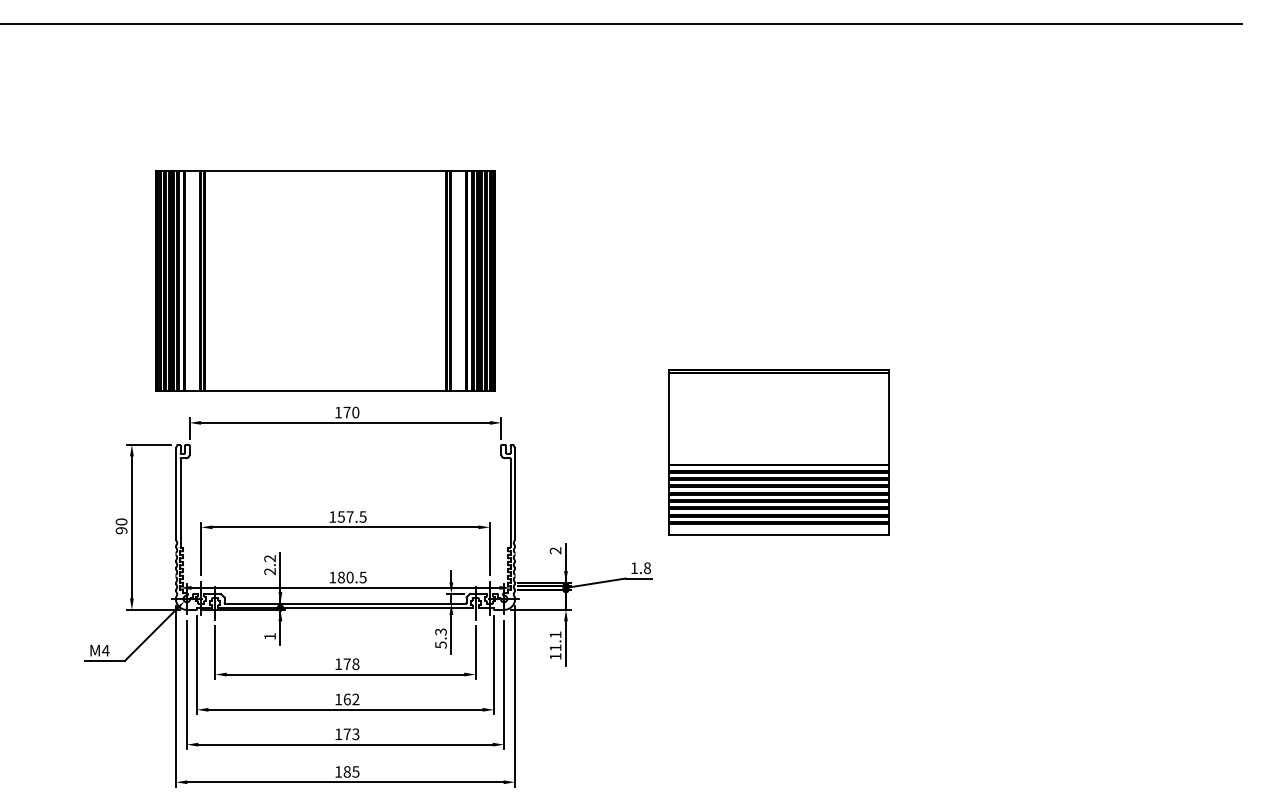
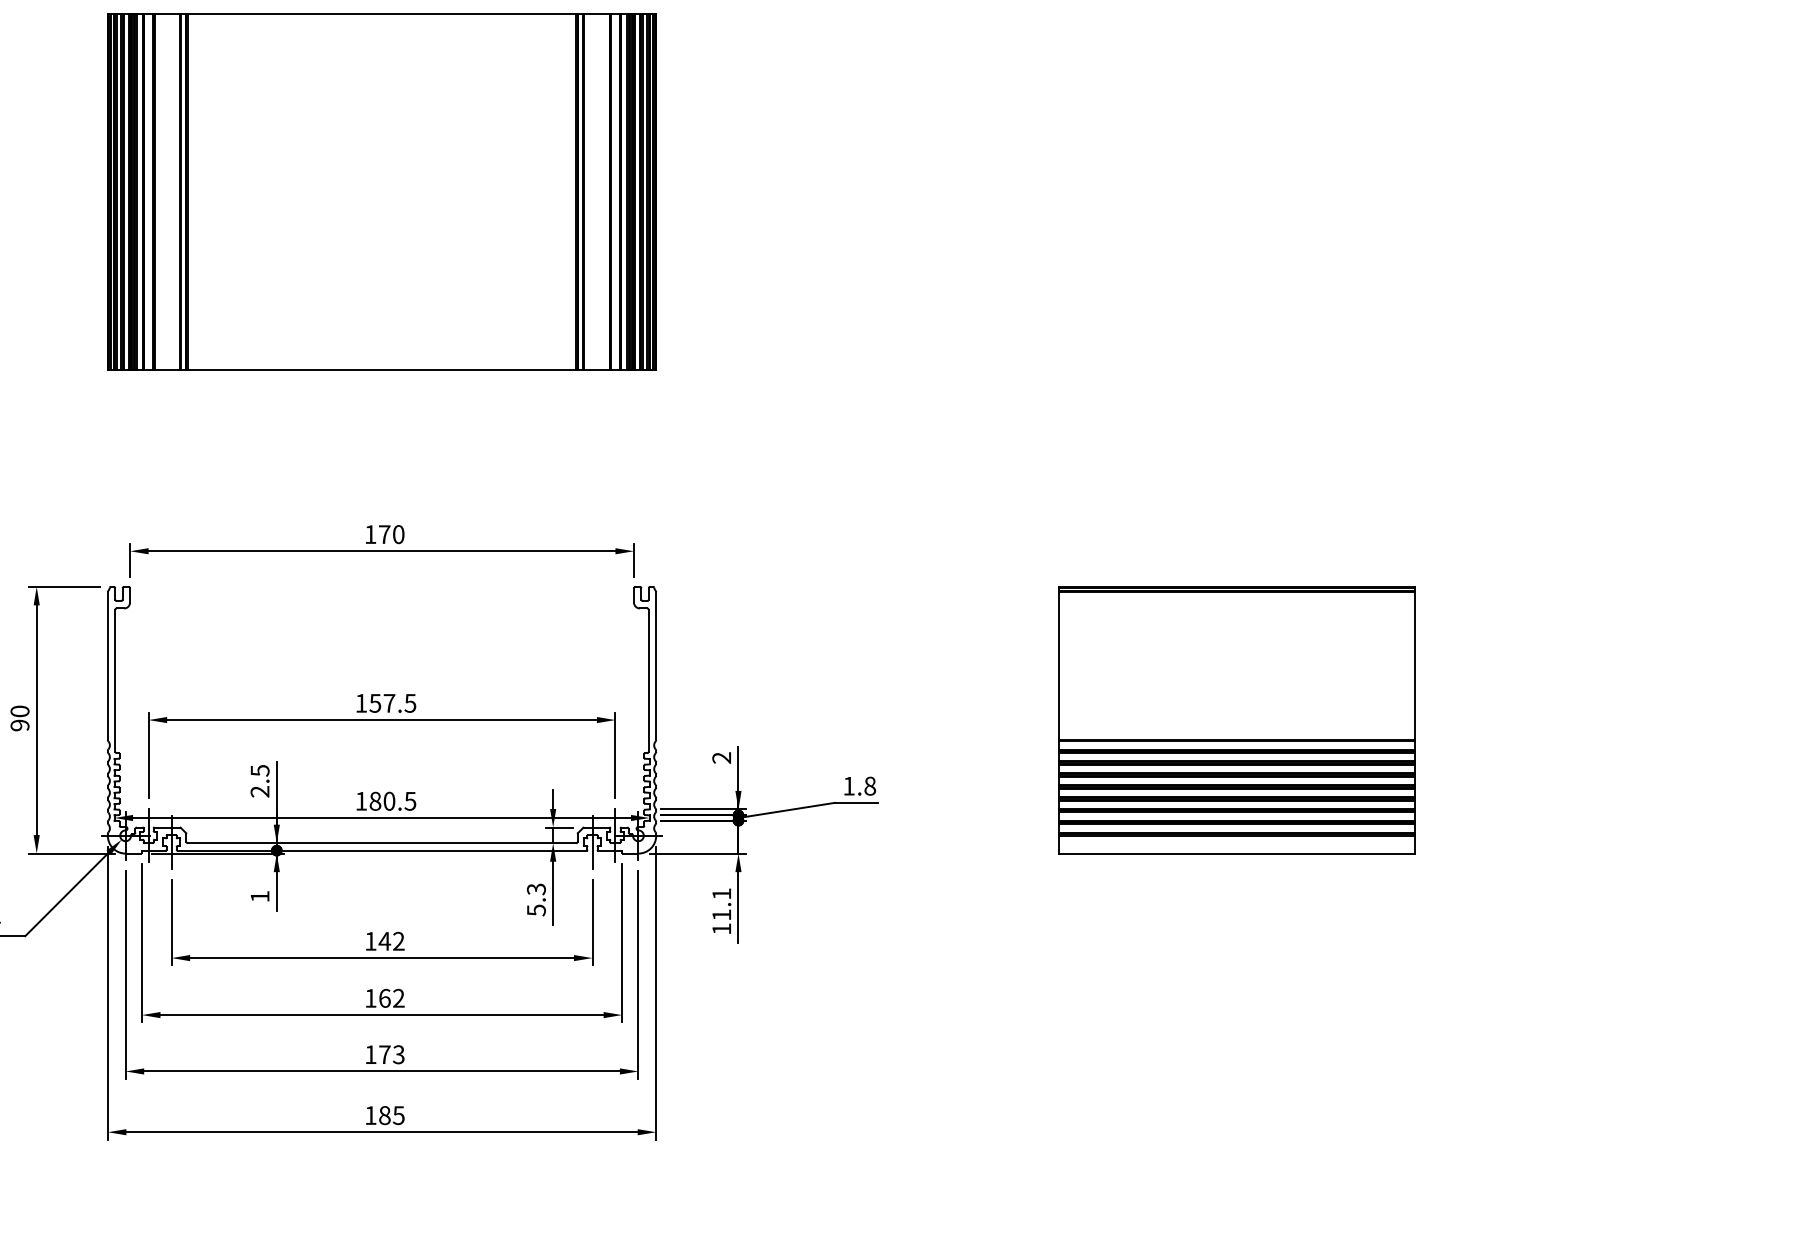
part: (325, 280) -> (382, 191), moved
part: (778, 452) -> (1235, 720), moved
text: (269, 558) -> (259, 770), 2.2 -> 2.5
text: (351, 664) -> (391, 941), 178 -> 142

